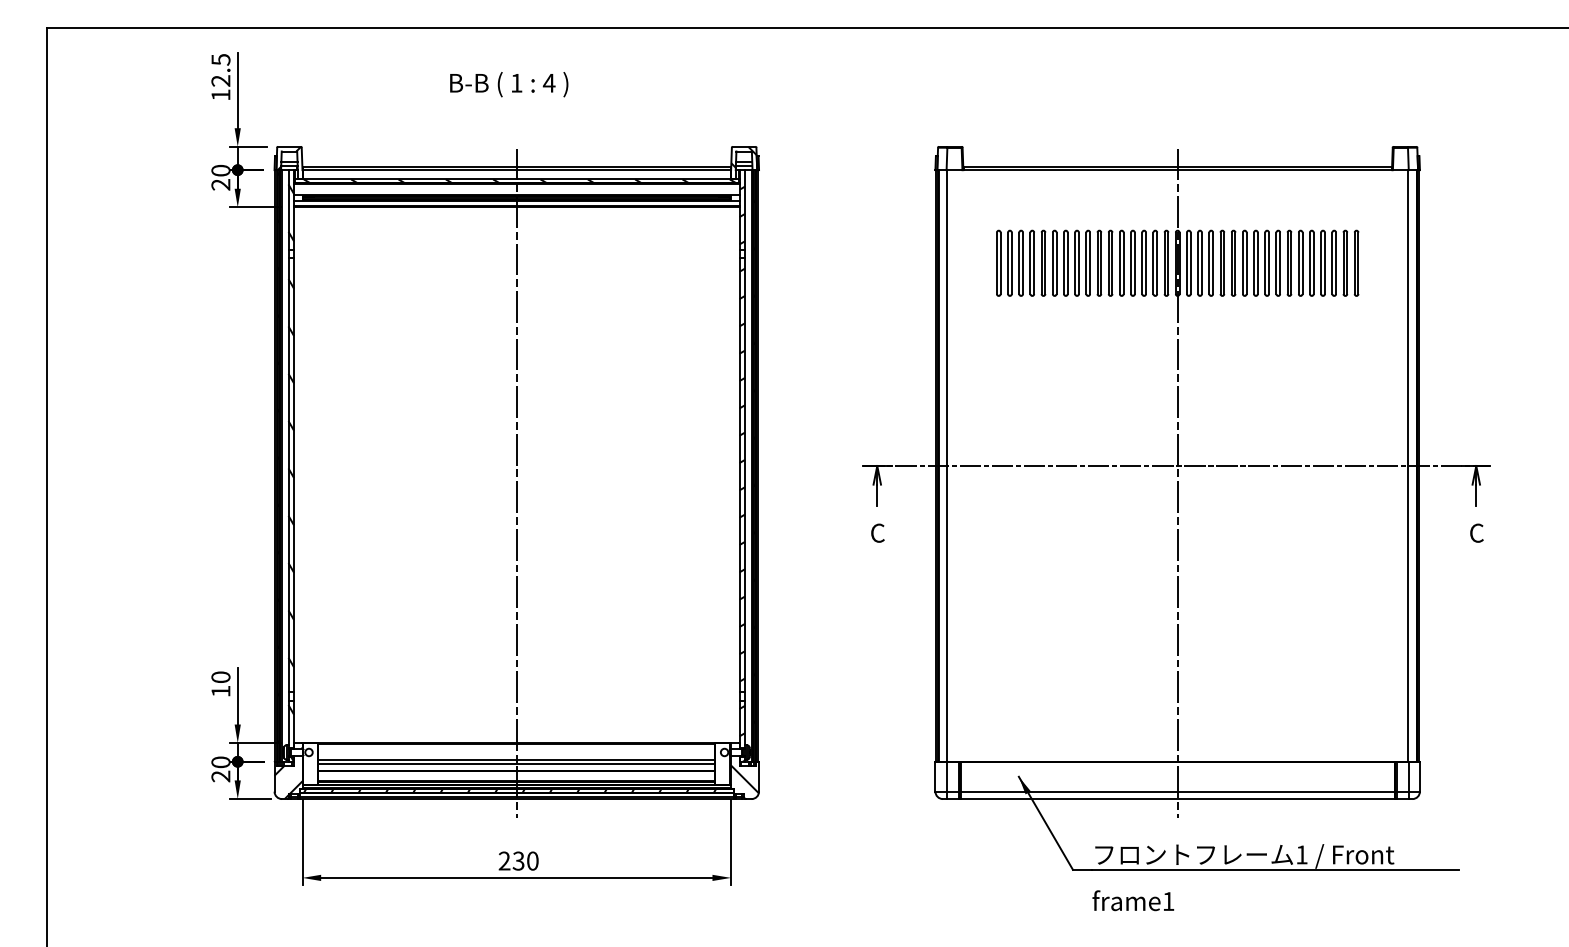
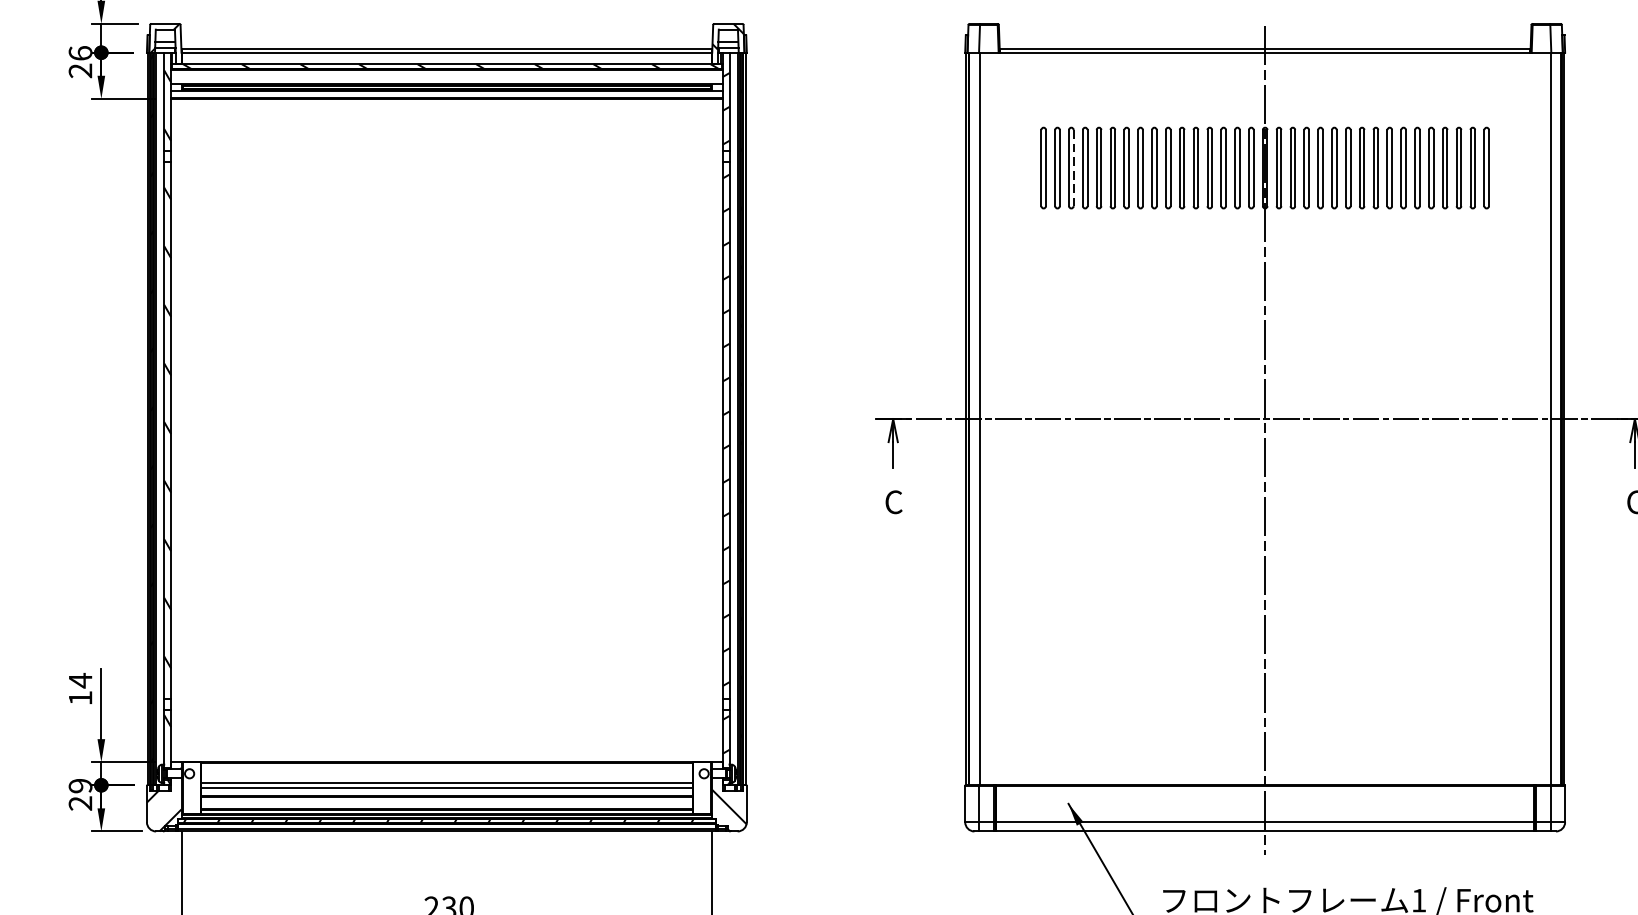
text: (220, 170) -> (79, 53), 20 -> 26
line: (1023, 263) -> (1074, 168), solid -> dashed
line: (516, 482) -> (446, 439), removed
text: (220, 677) -> (79, 680), 10 -> 14
text: (220, 762) -> (79, 786), 20 -> 29

